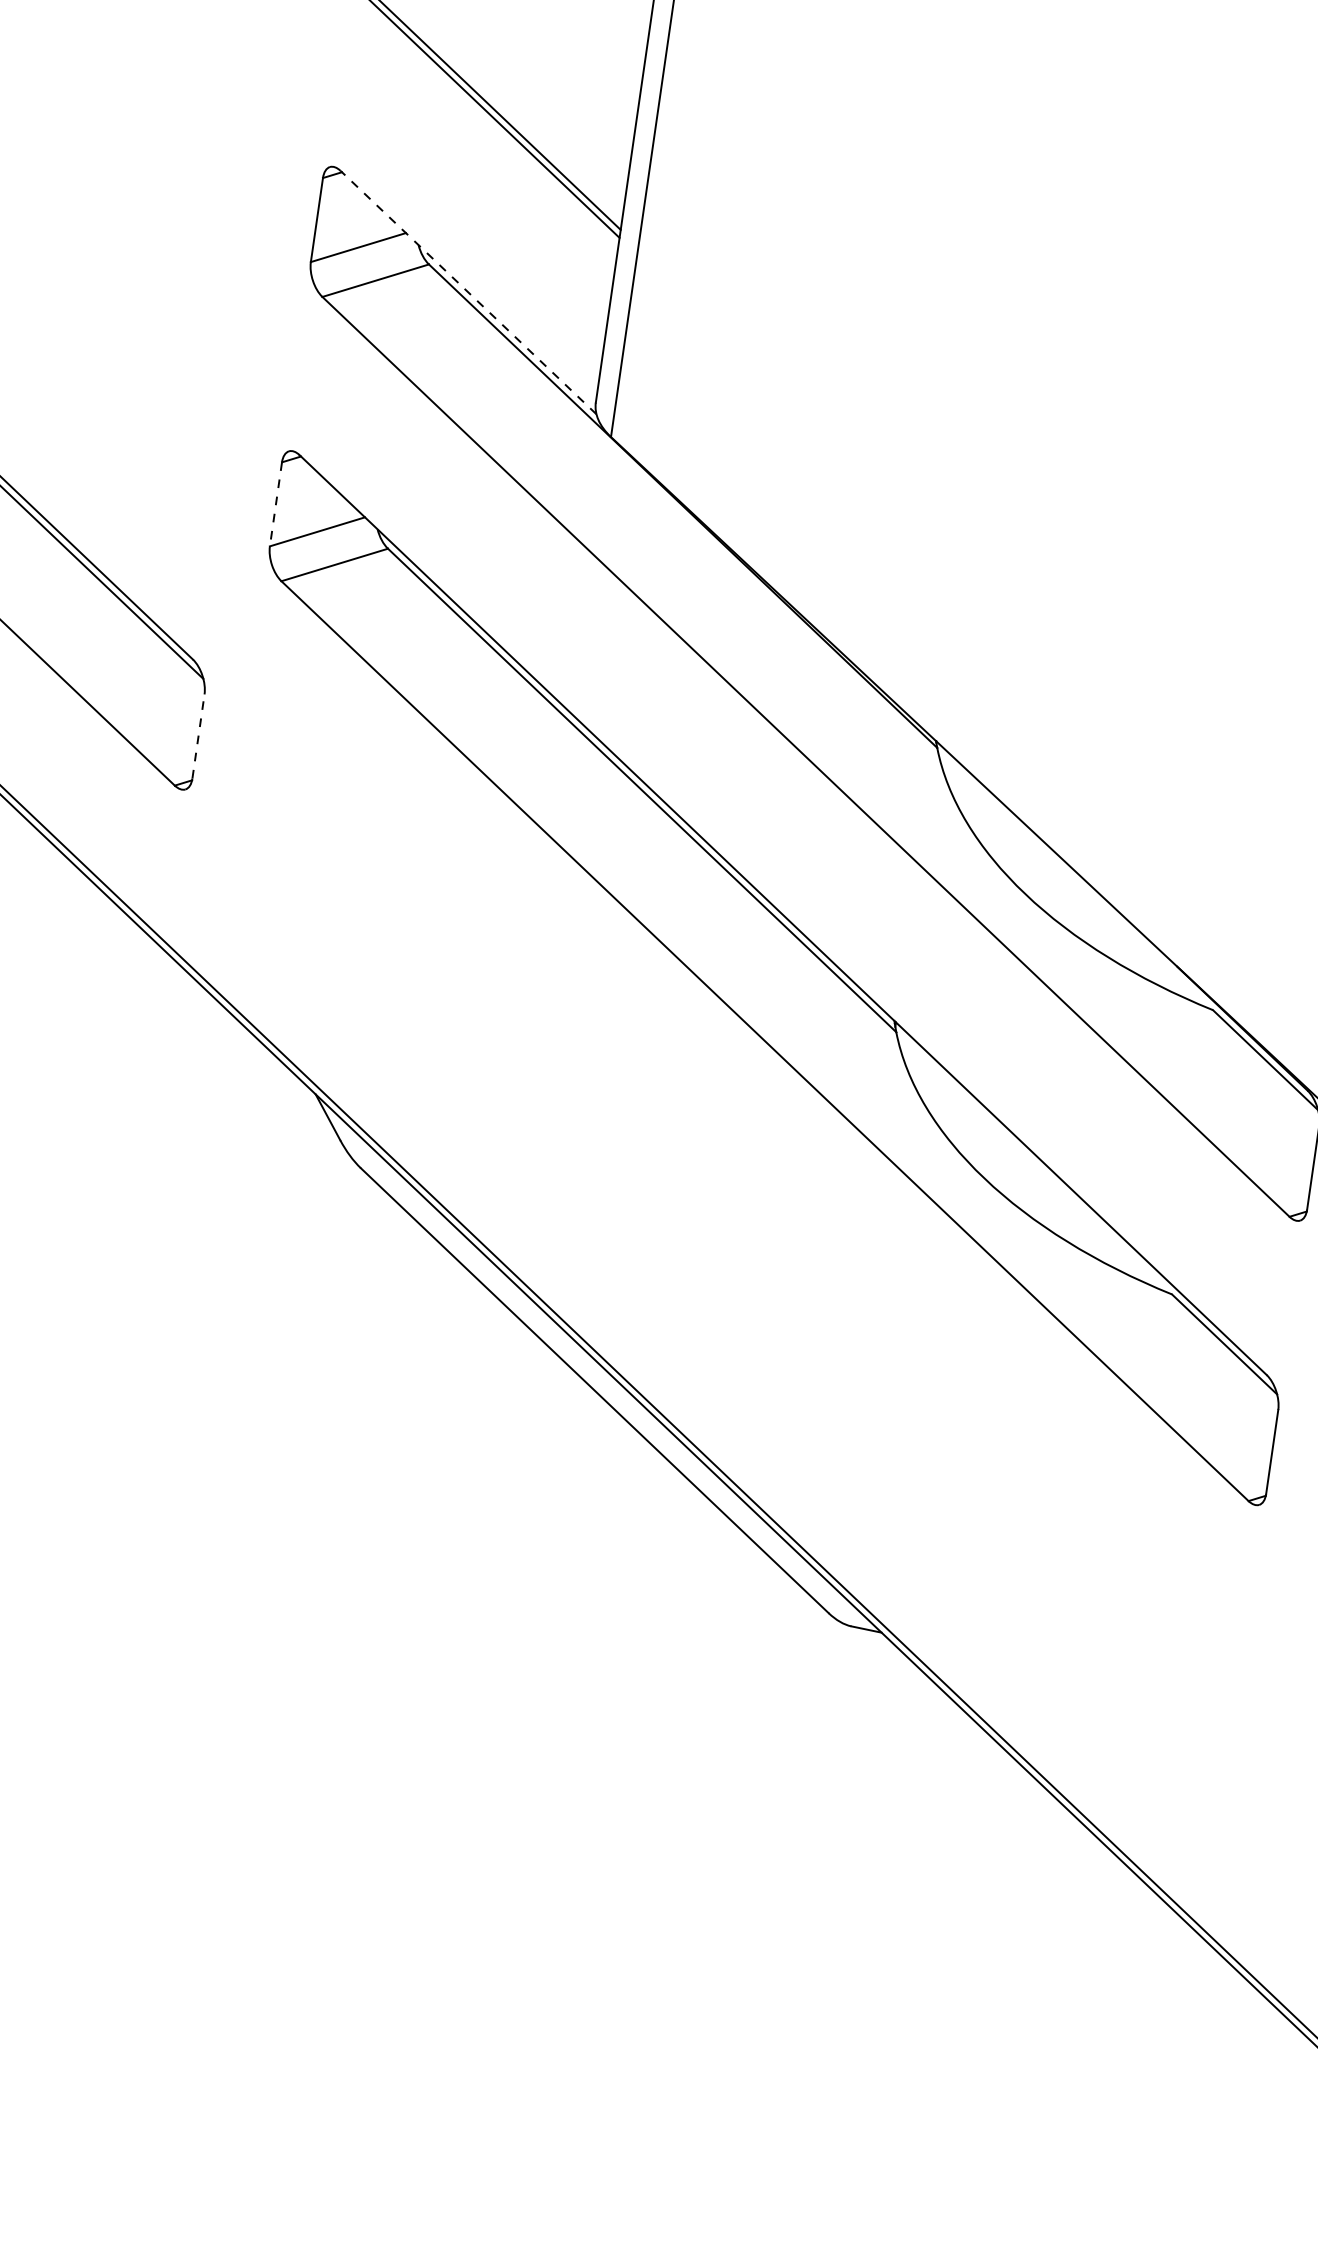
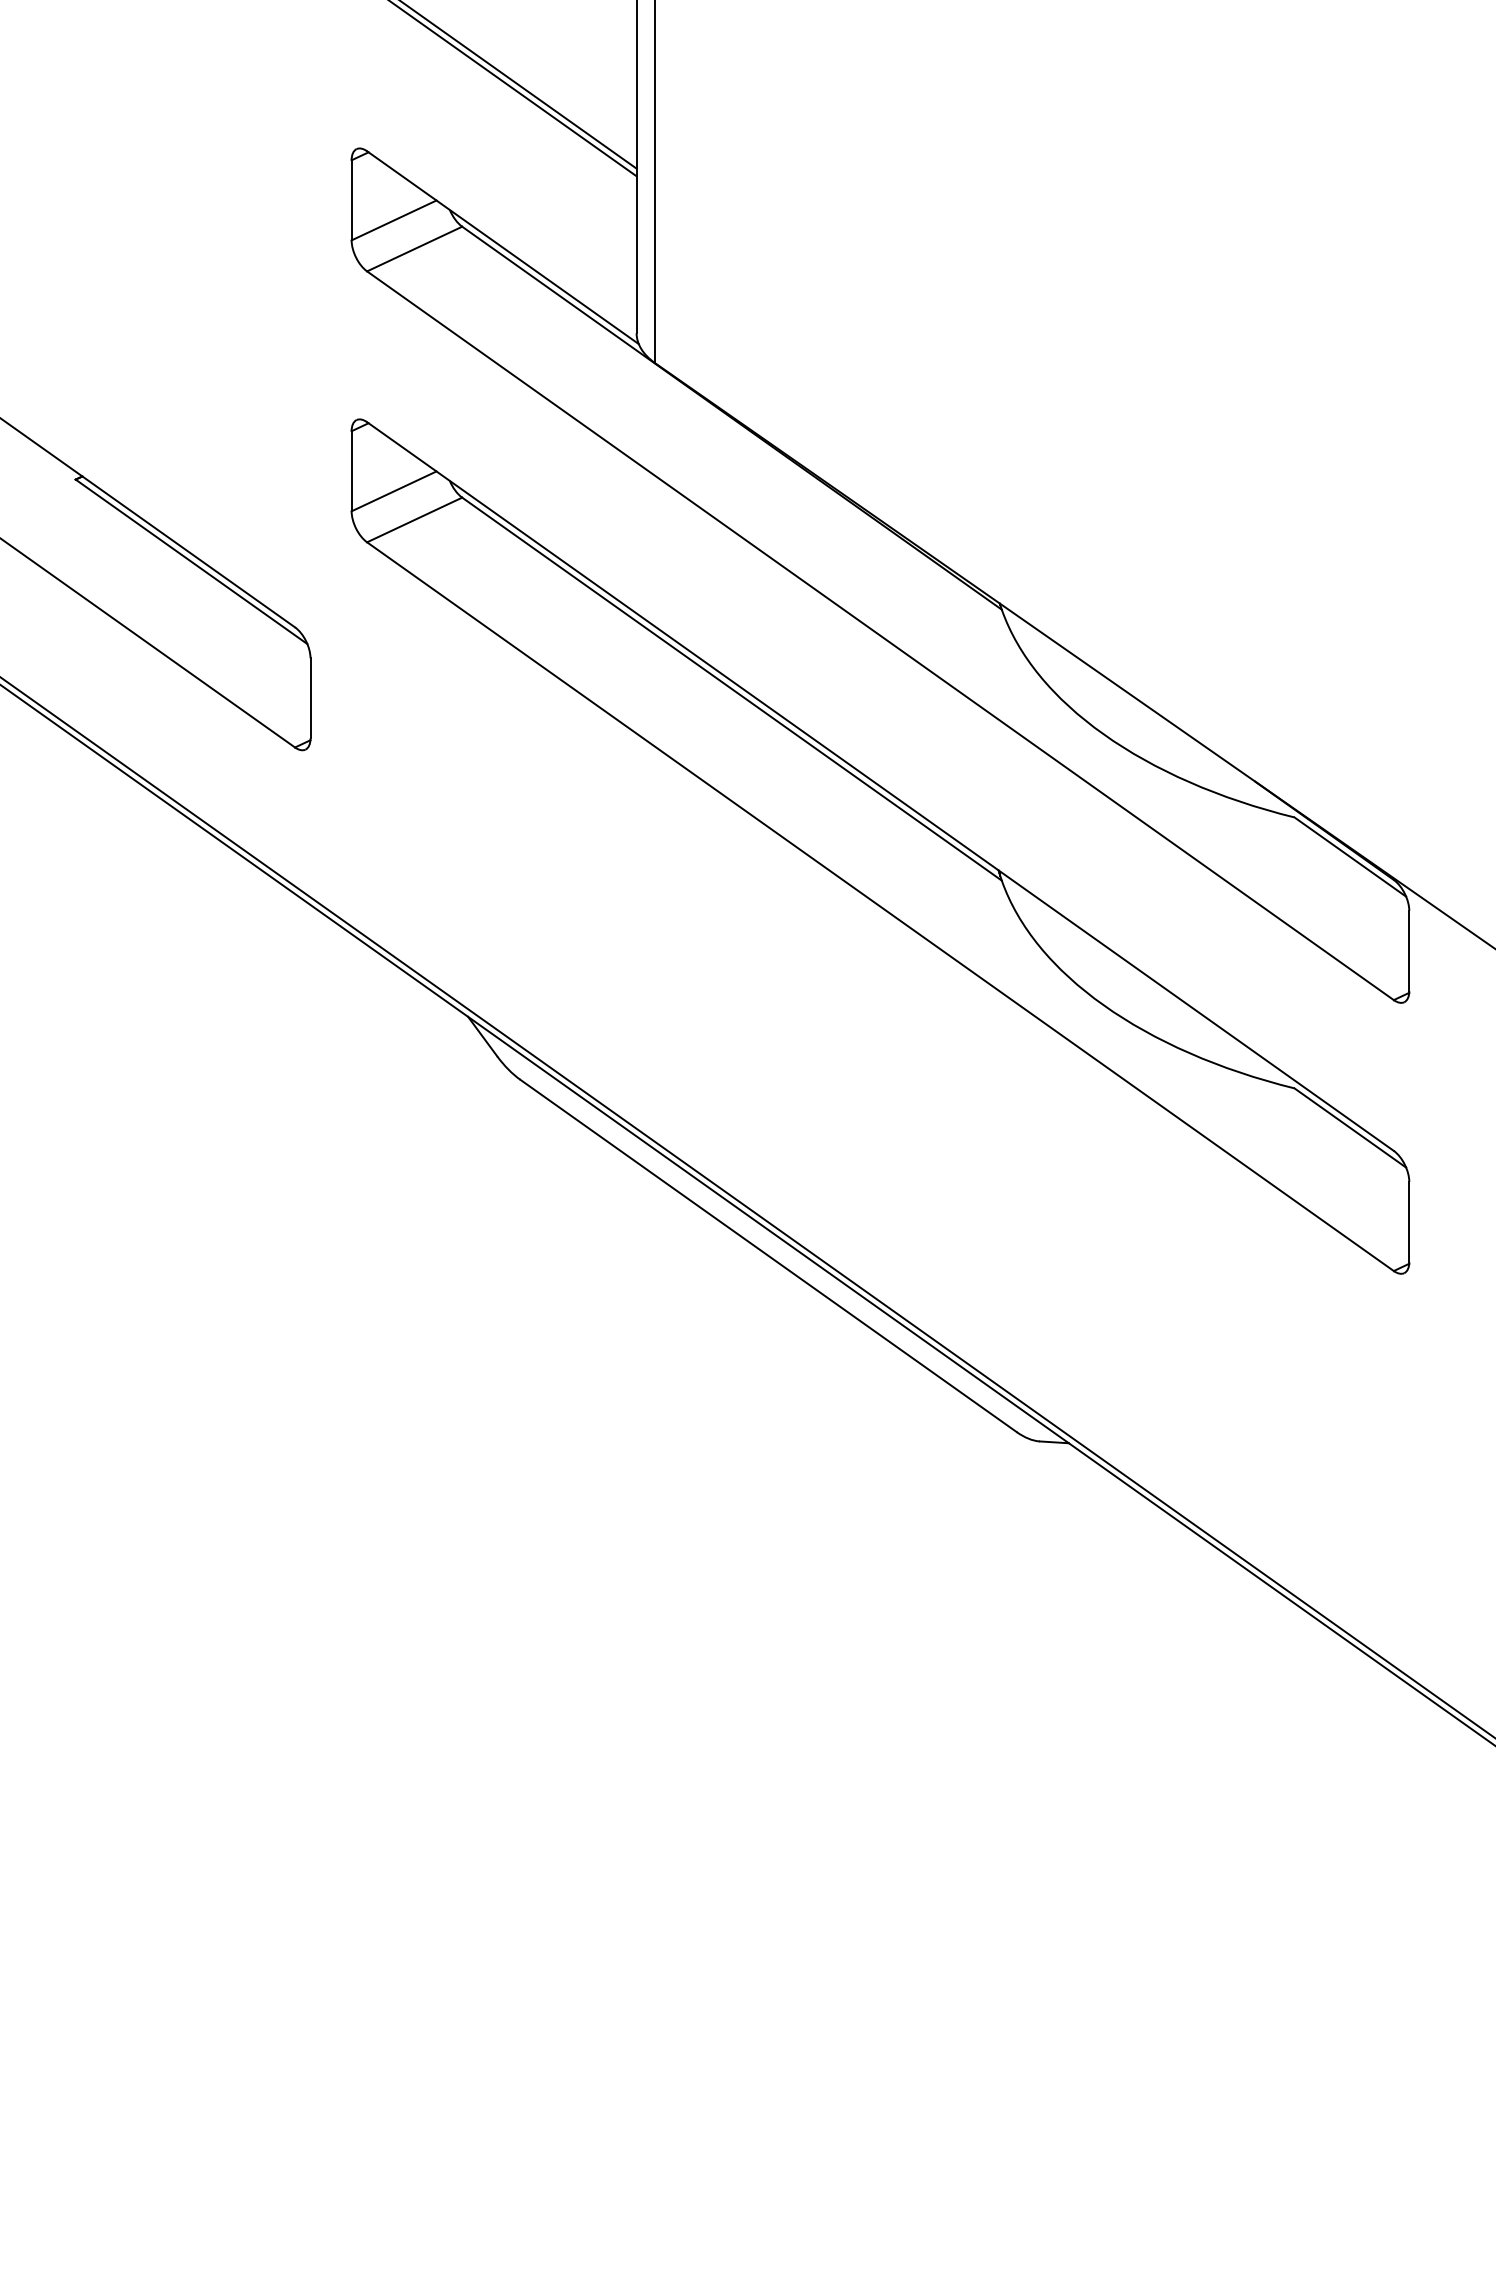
line: (468, 292) -> (502, 247), dashed -> solid
line: (275, 504) -> (351, 471), dashed -> solid
line: (198, 735) -> (310, 697), dashed -> solid

